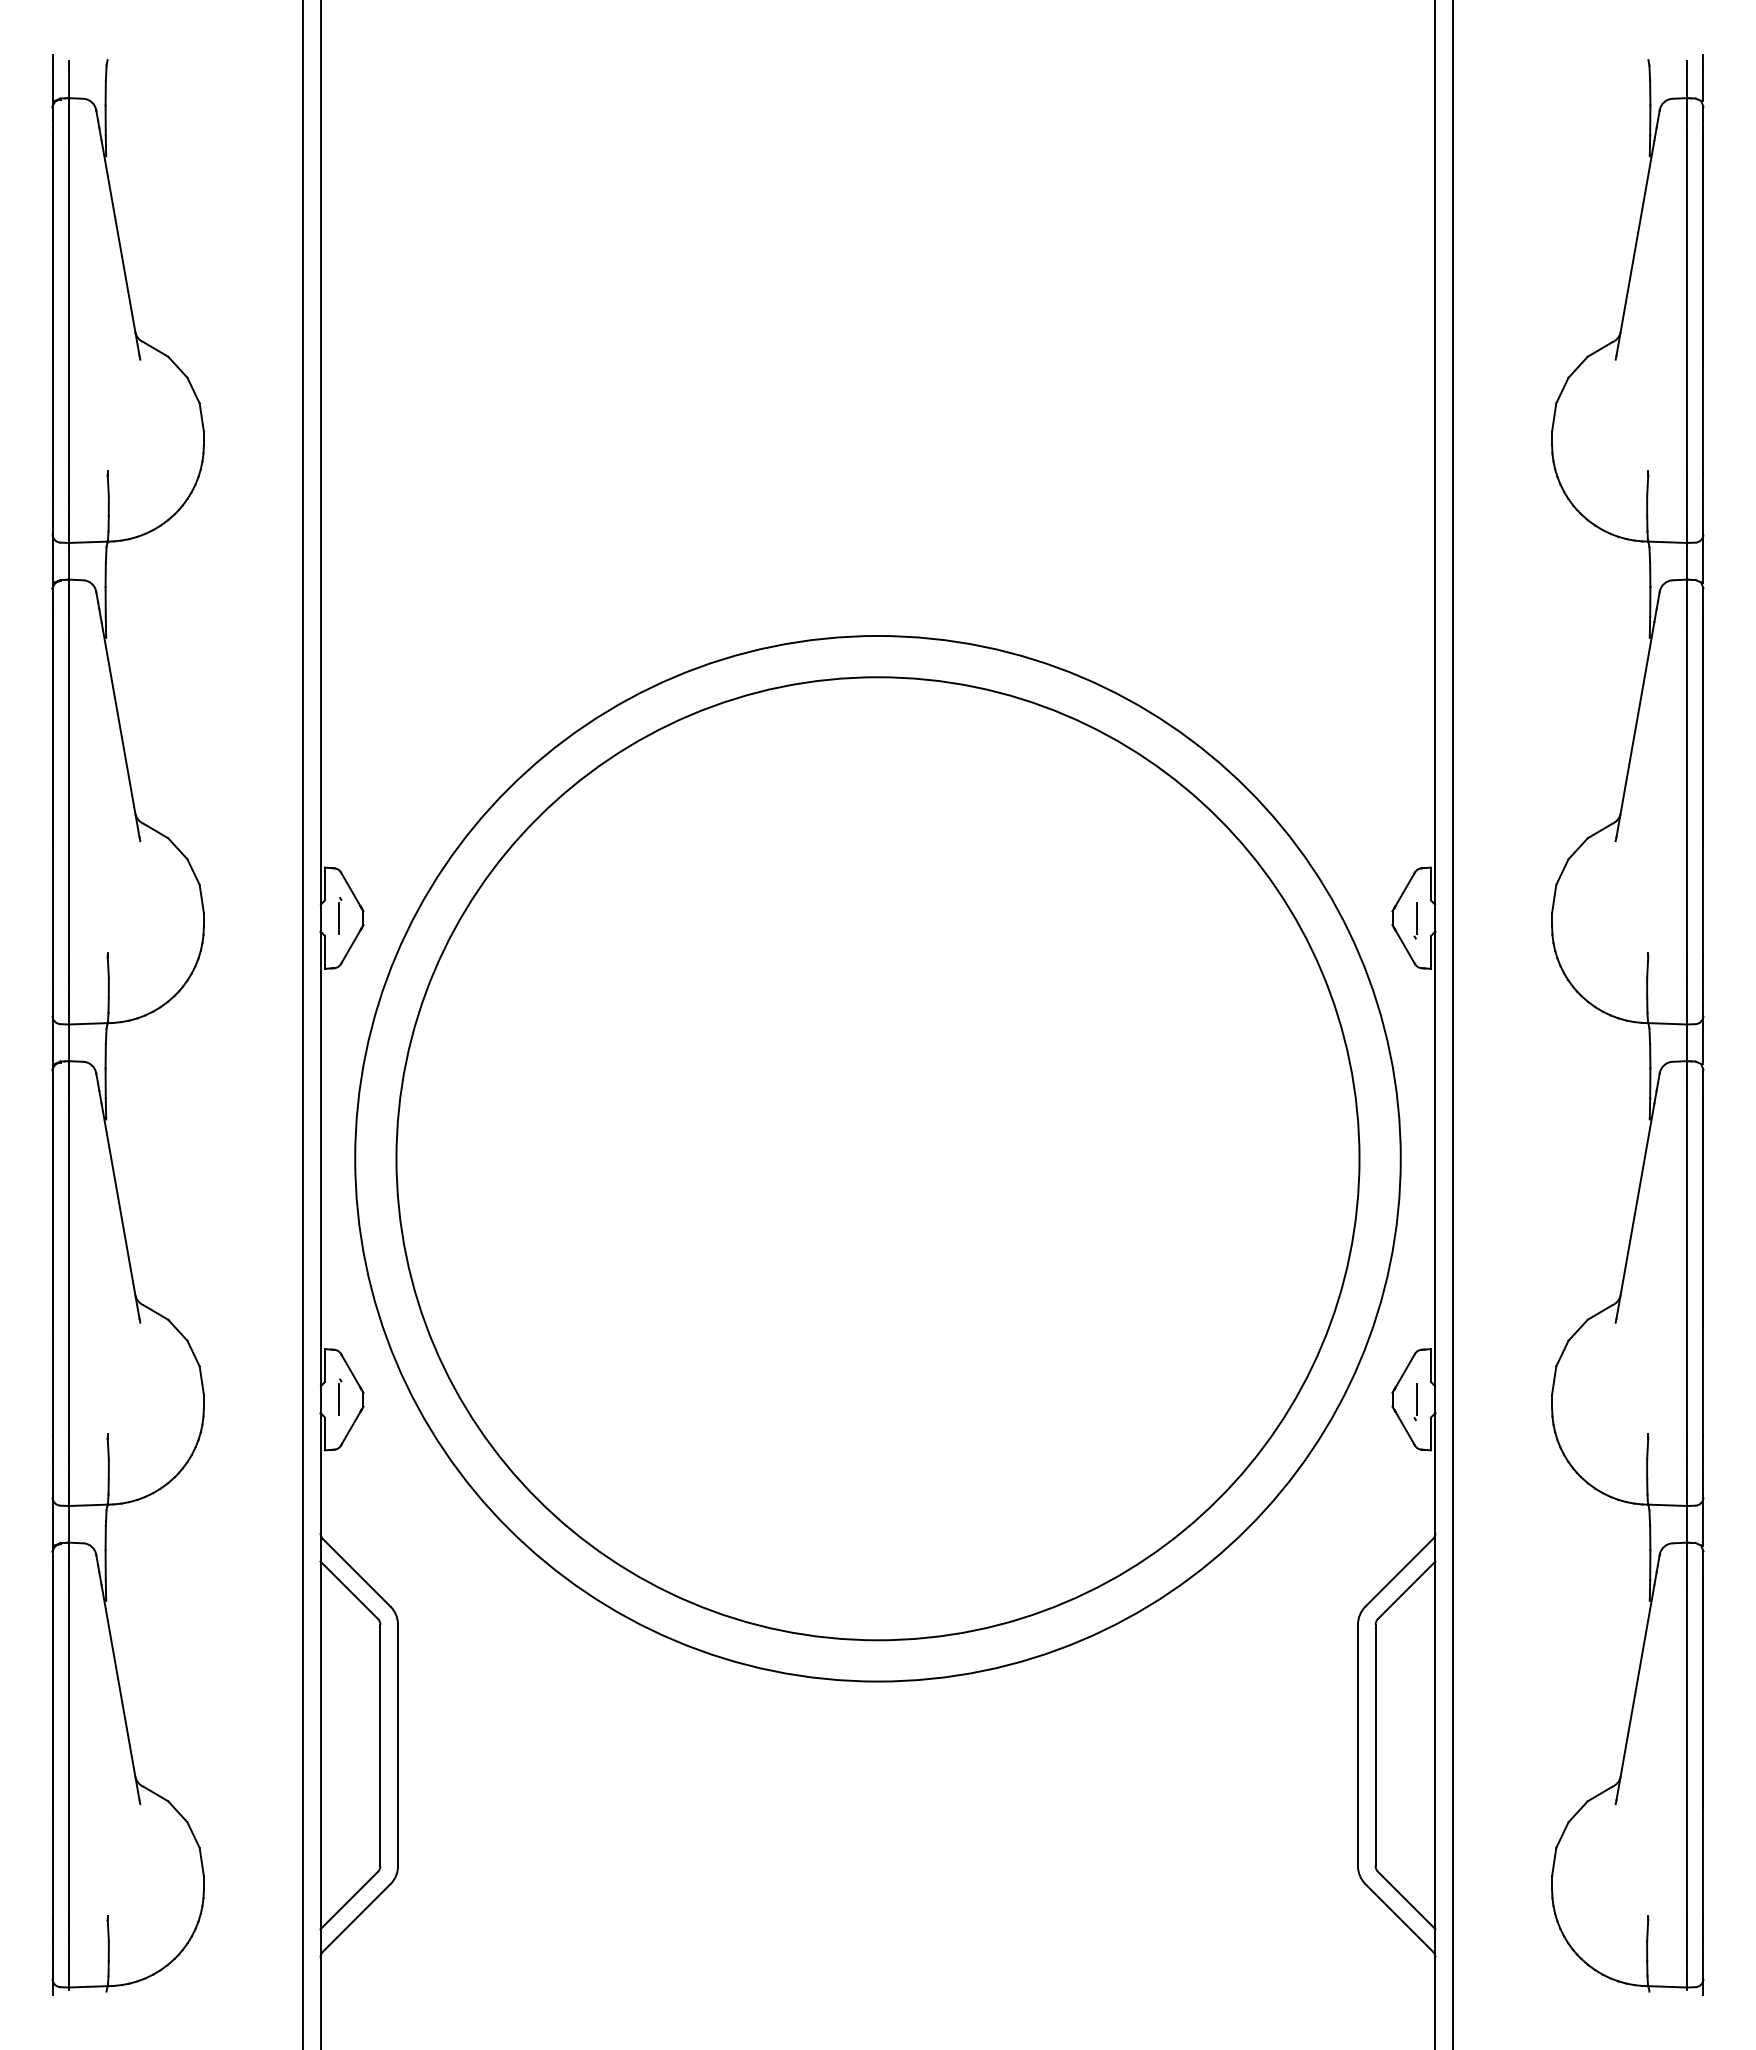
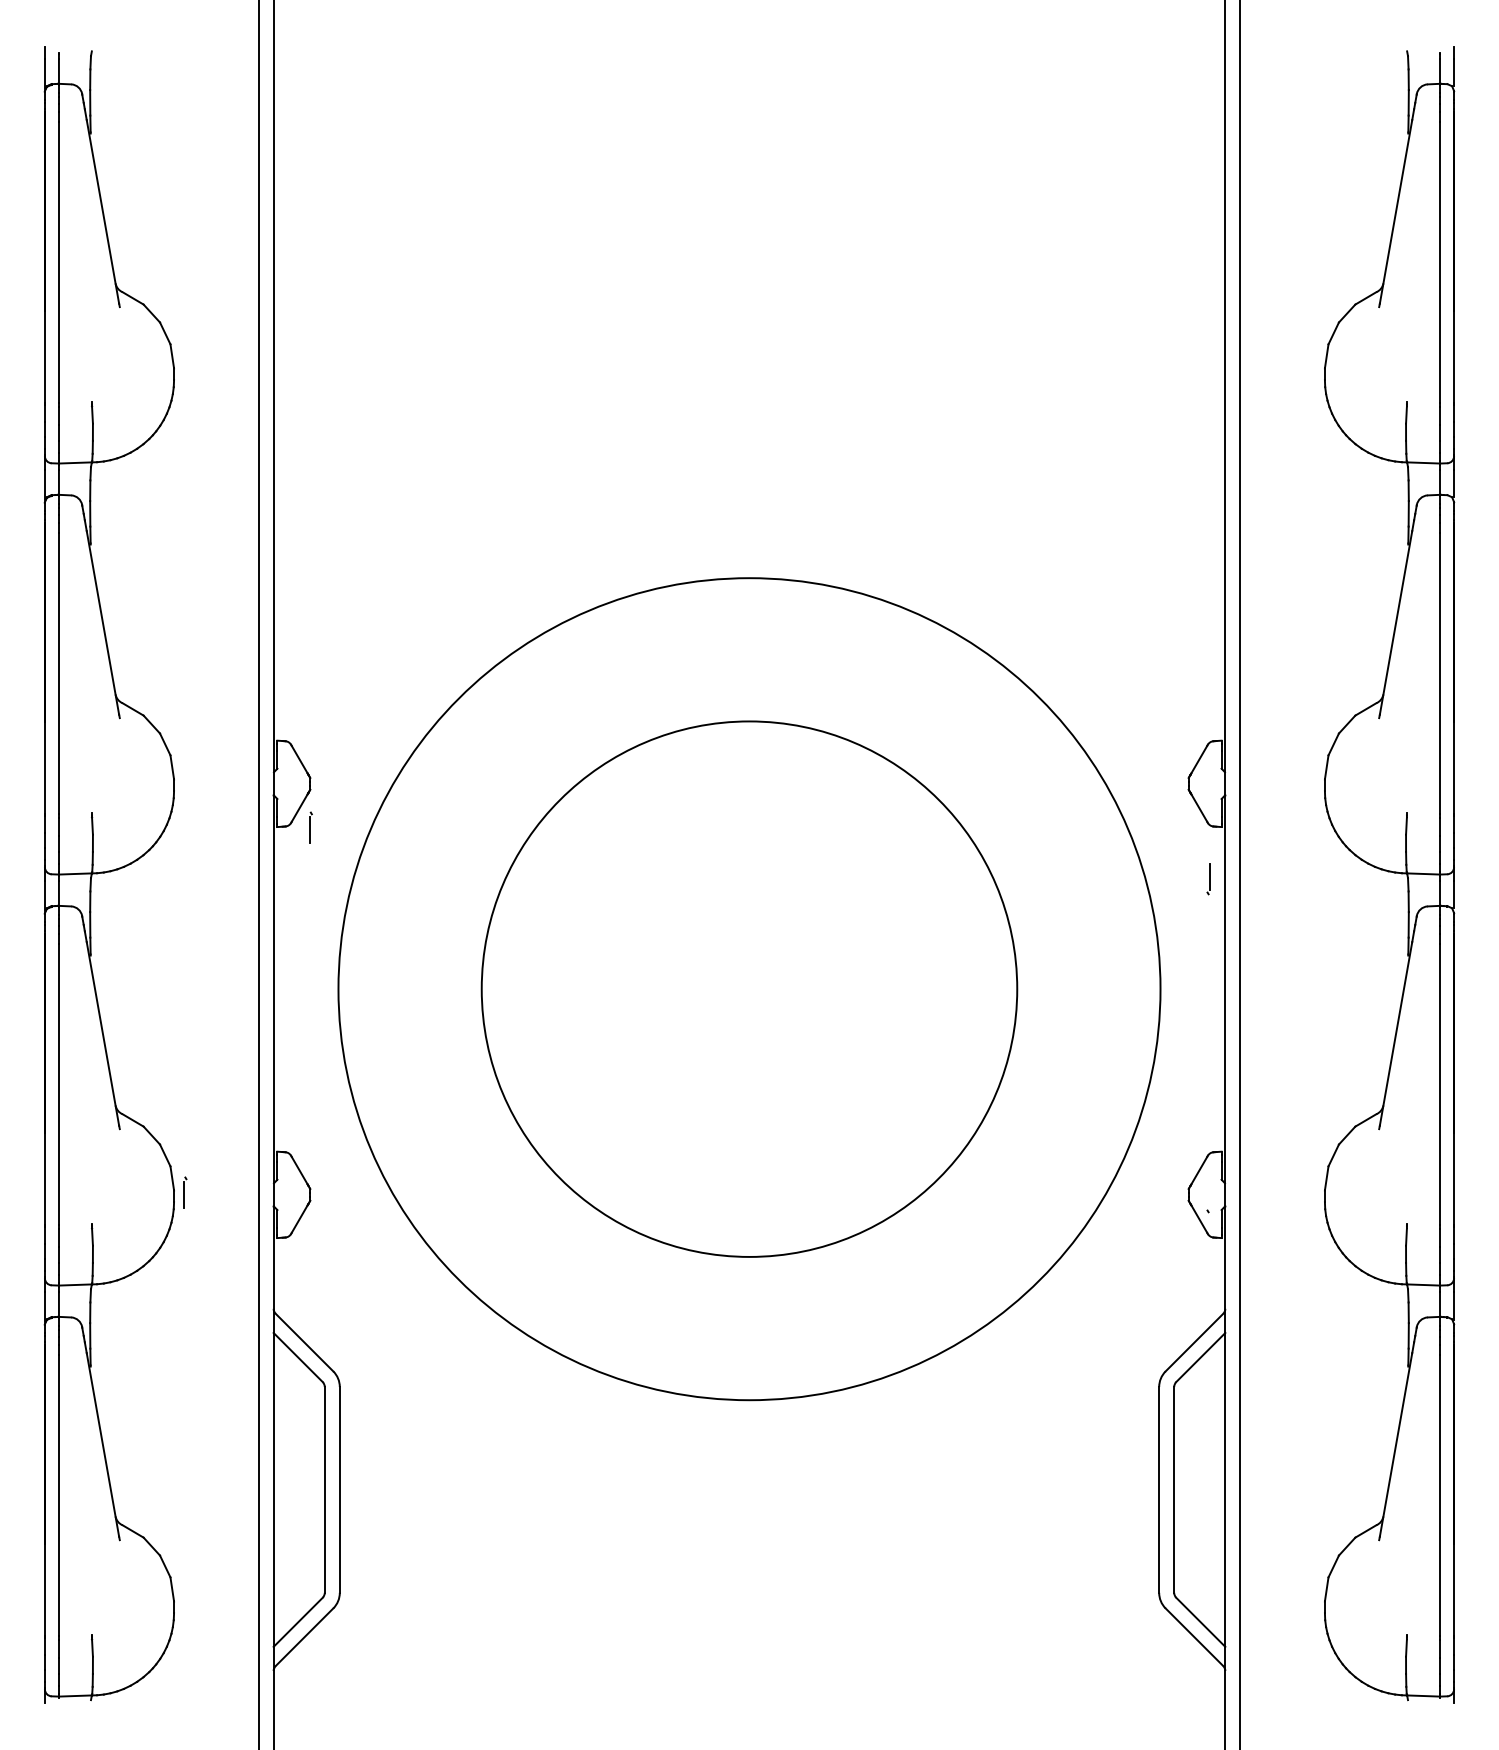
part: (340, 915) -> (311, 827), moved
part: (1415, 920) -> (1208, 878), moved
circle: (877, 1158) -> (749, 988), size x0.6
part: (340, 1396) -> (185, 1192), moved
line: (1417, 1399) -> (1210, 1194), removed

